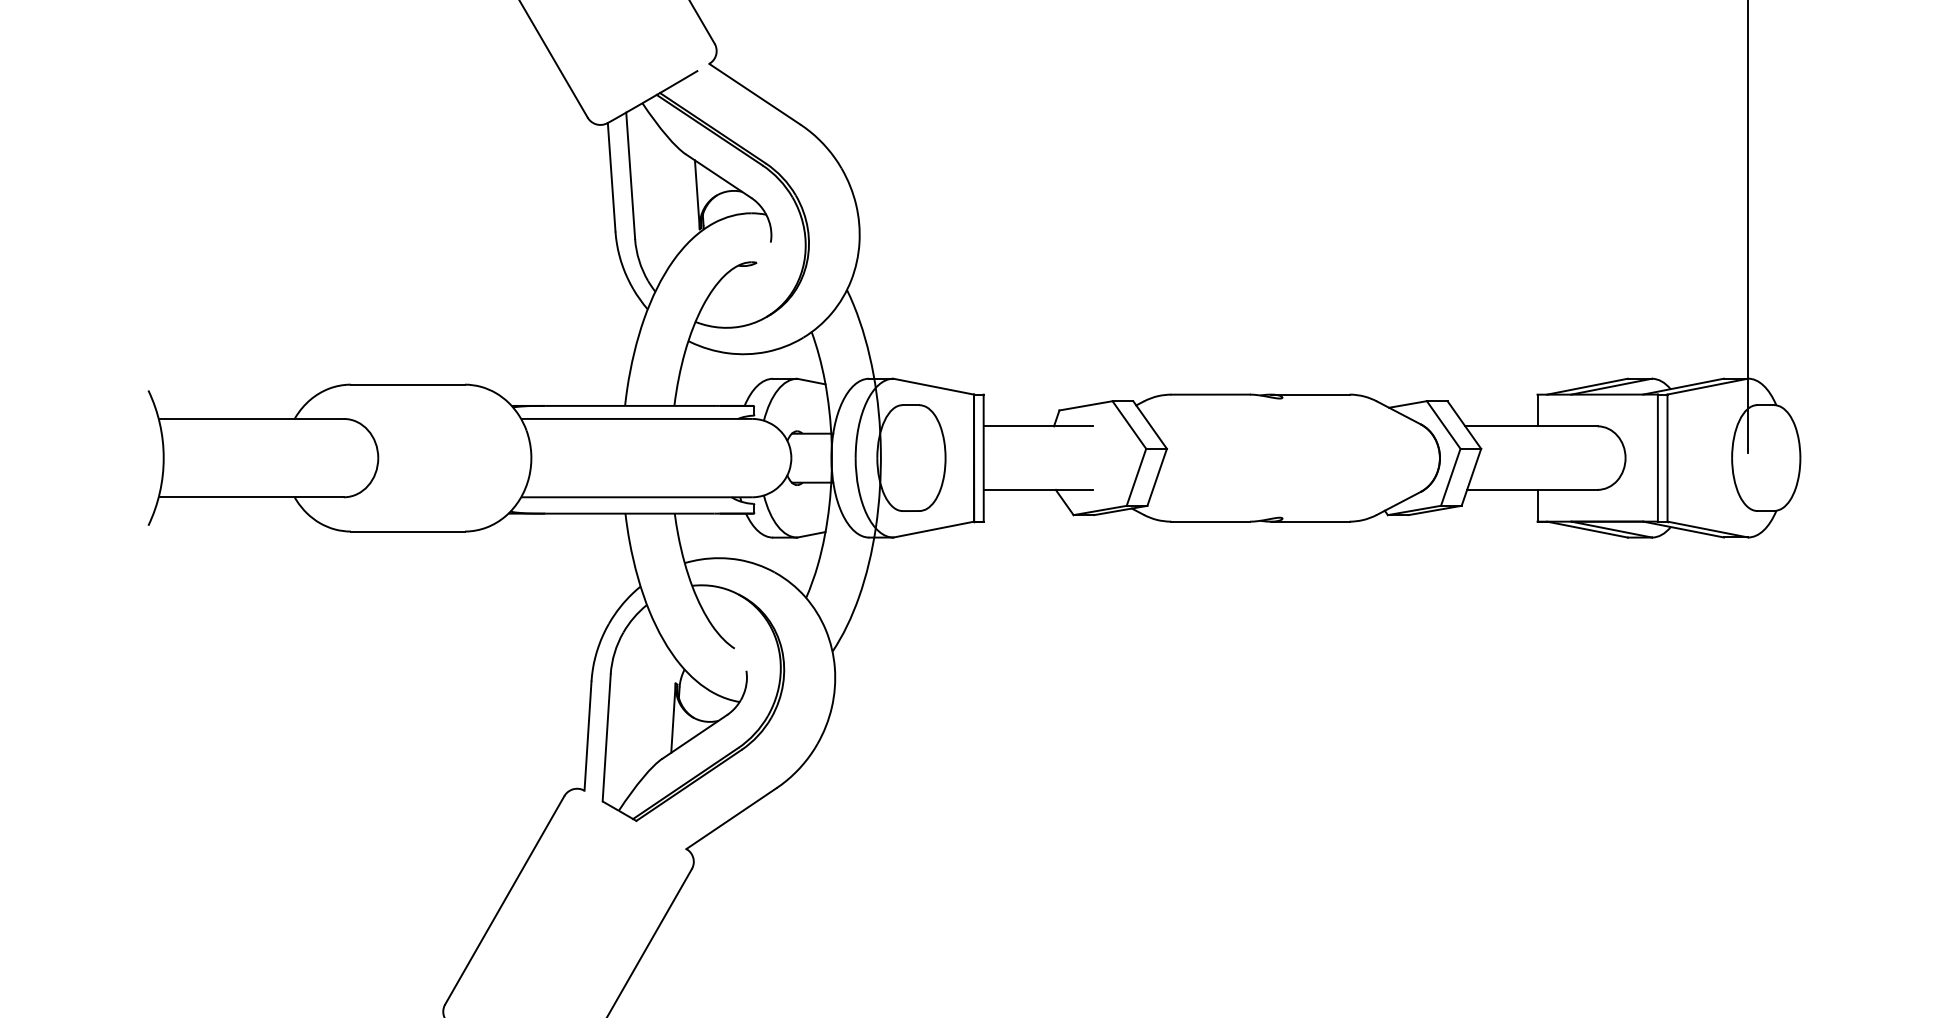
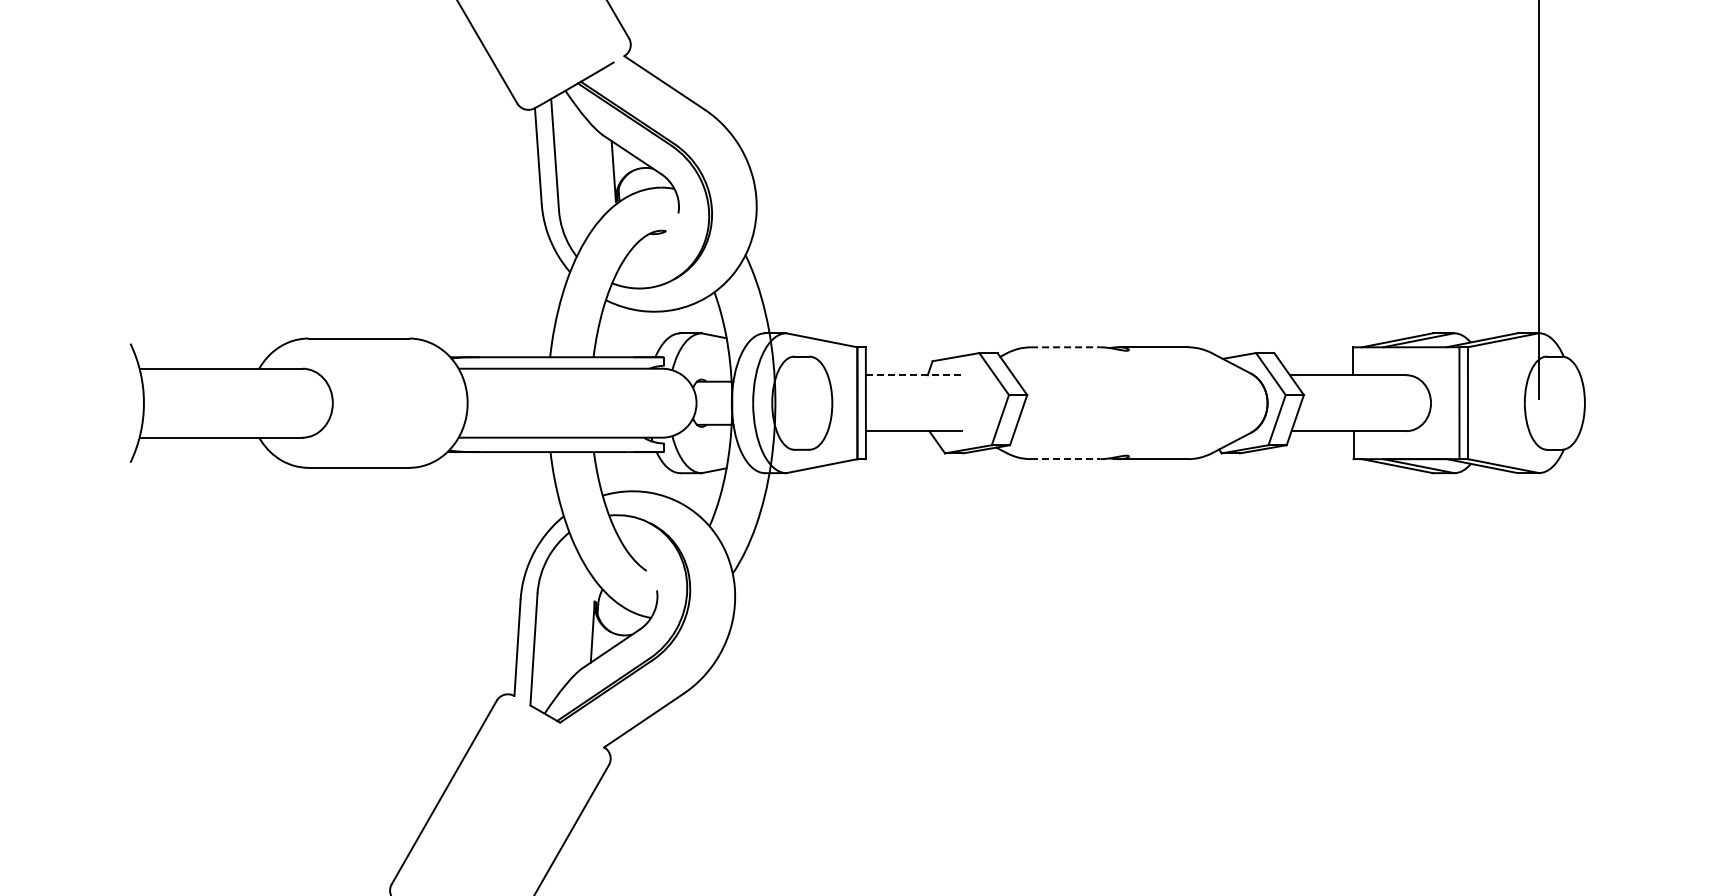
line: (1210, 394) -> (1065, 347), solid -> dashed
line: (1038, 426) -> (914, 375), solid -> dashed
line: (1210, 522) -> (1065, 459), solid -> dashed

